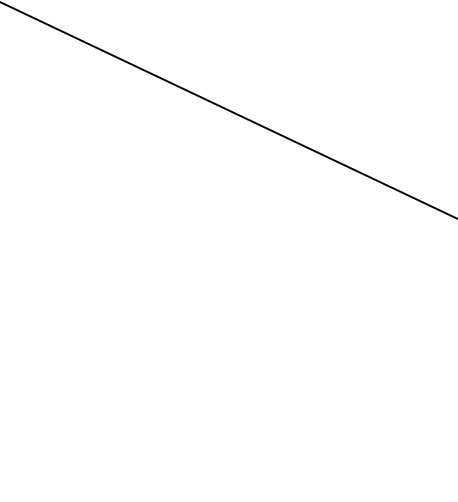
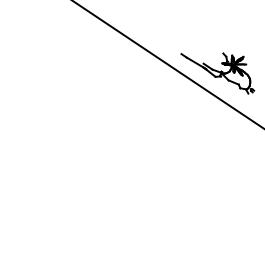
part: (344, 120) -> (217, 73), added

